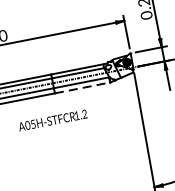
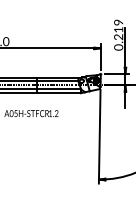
line: (82, 88) -> (58, 93), dashed -> solid

